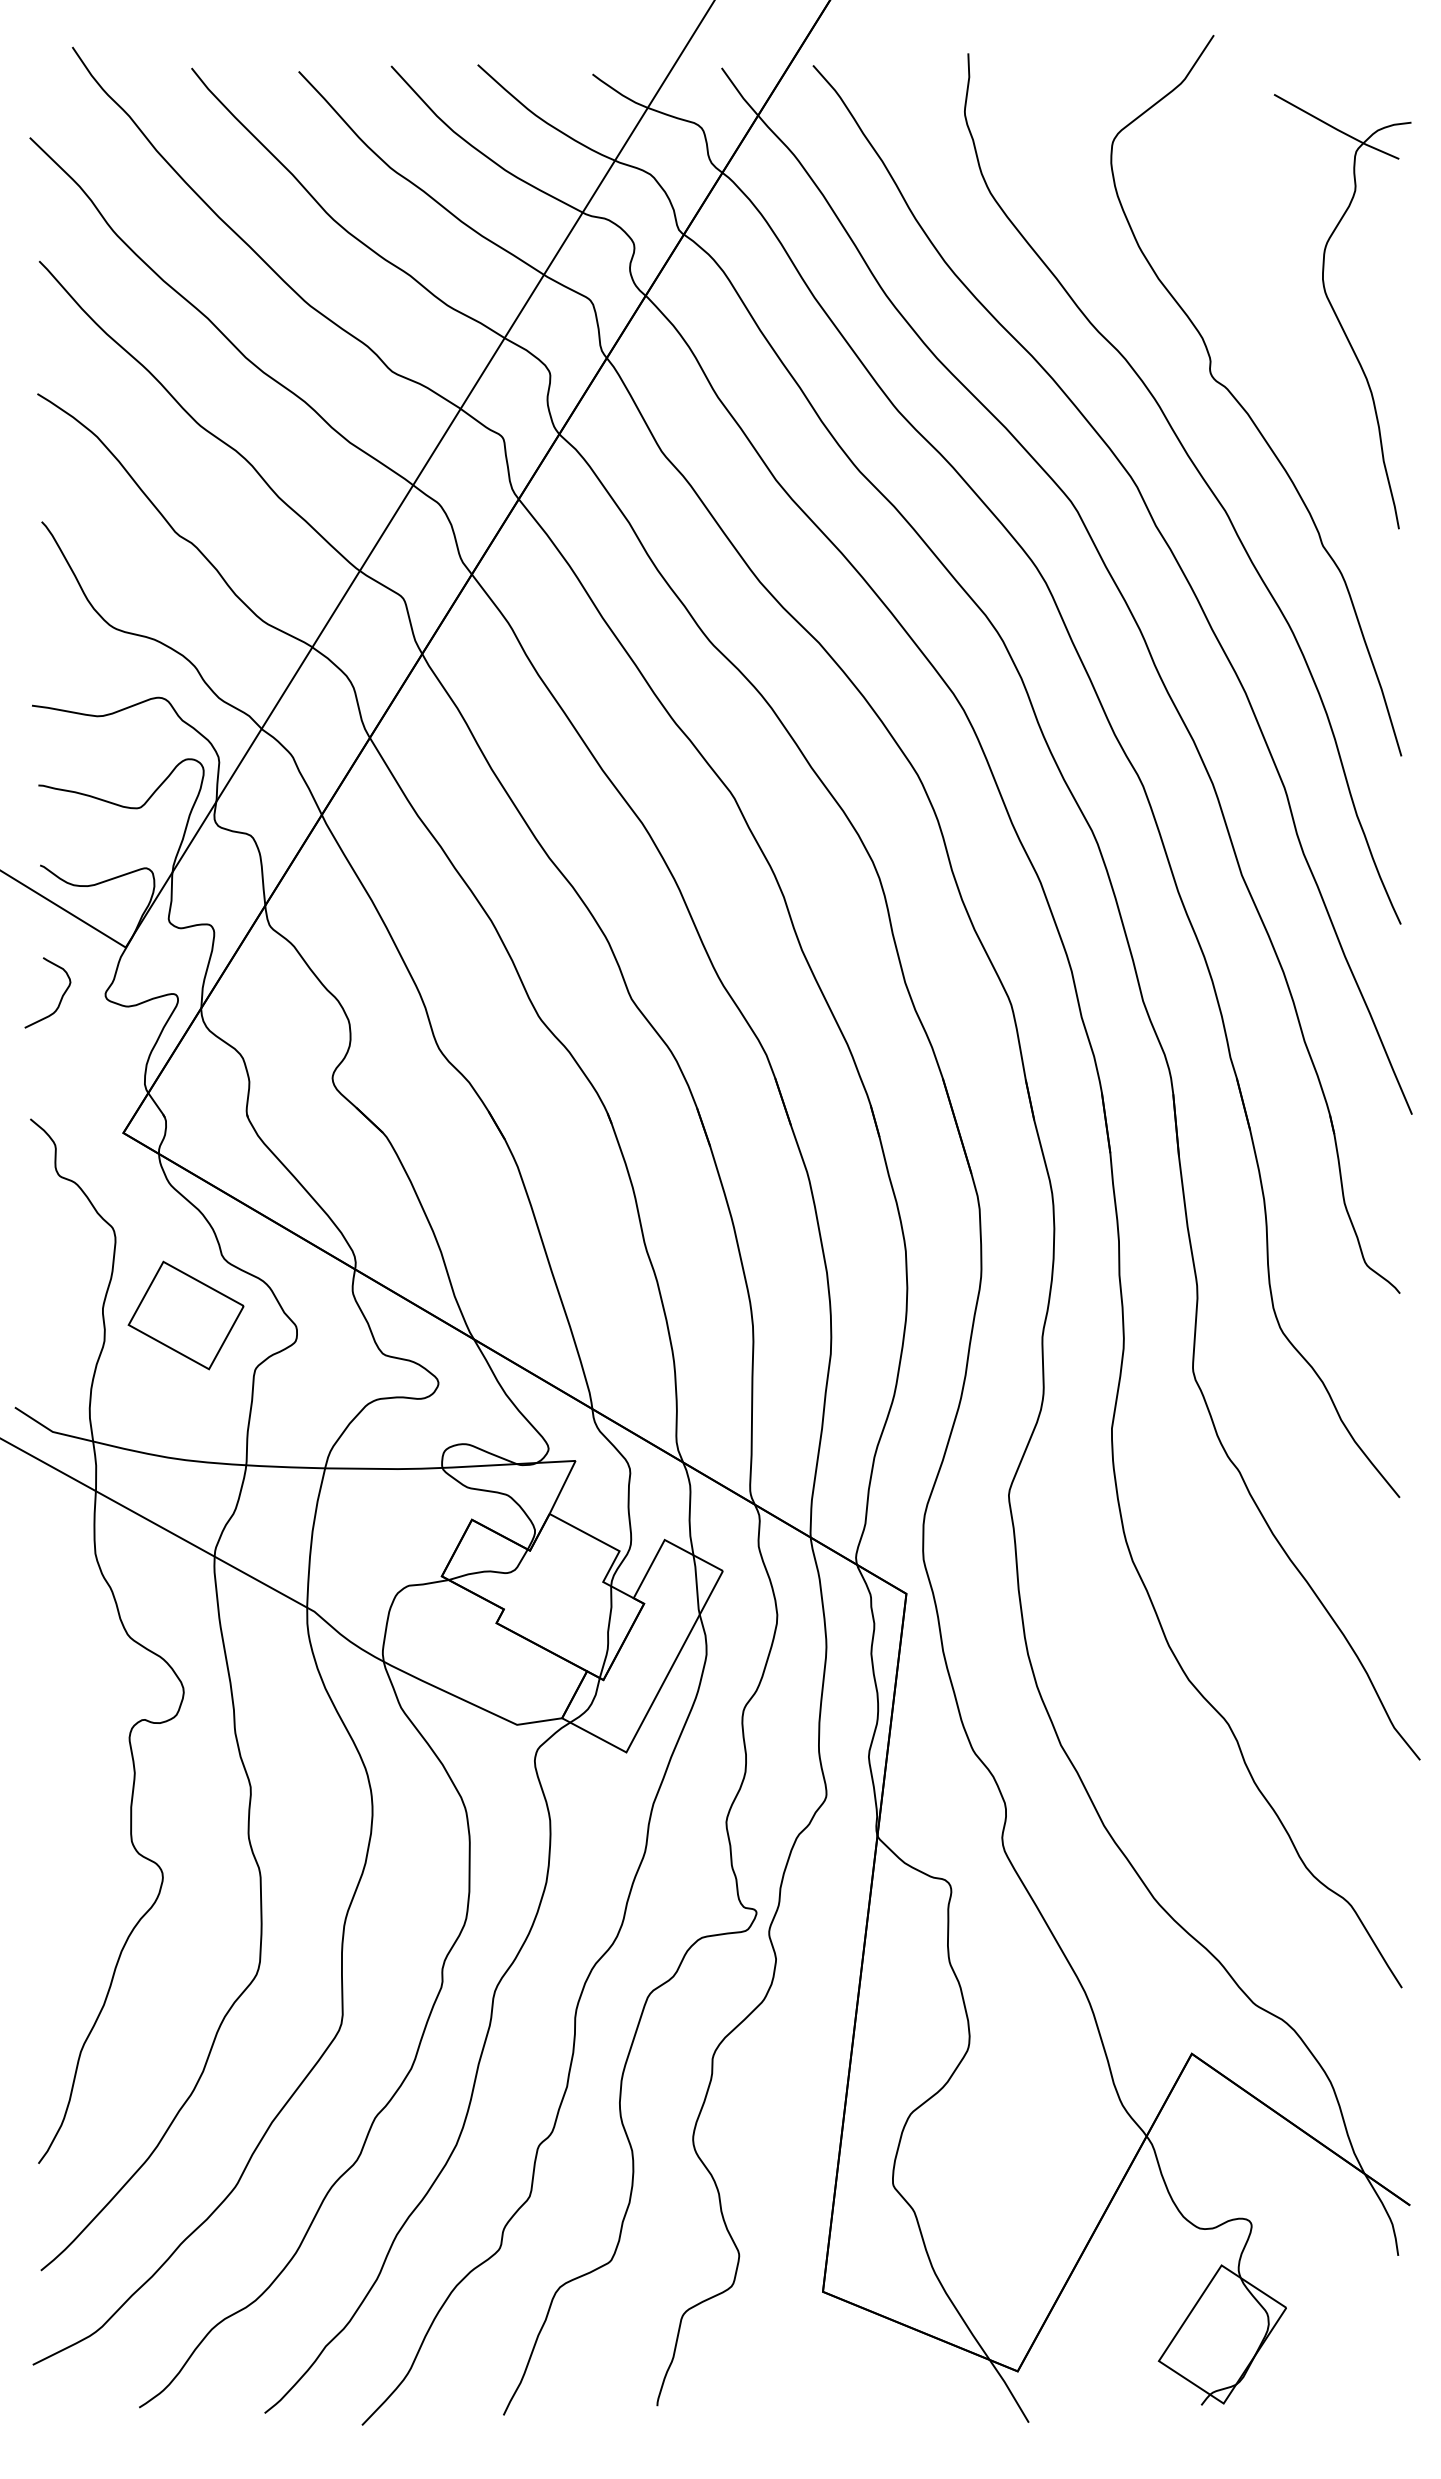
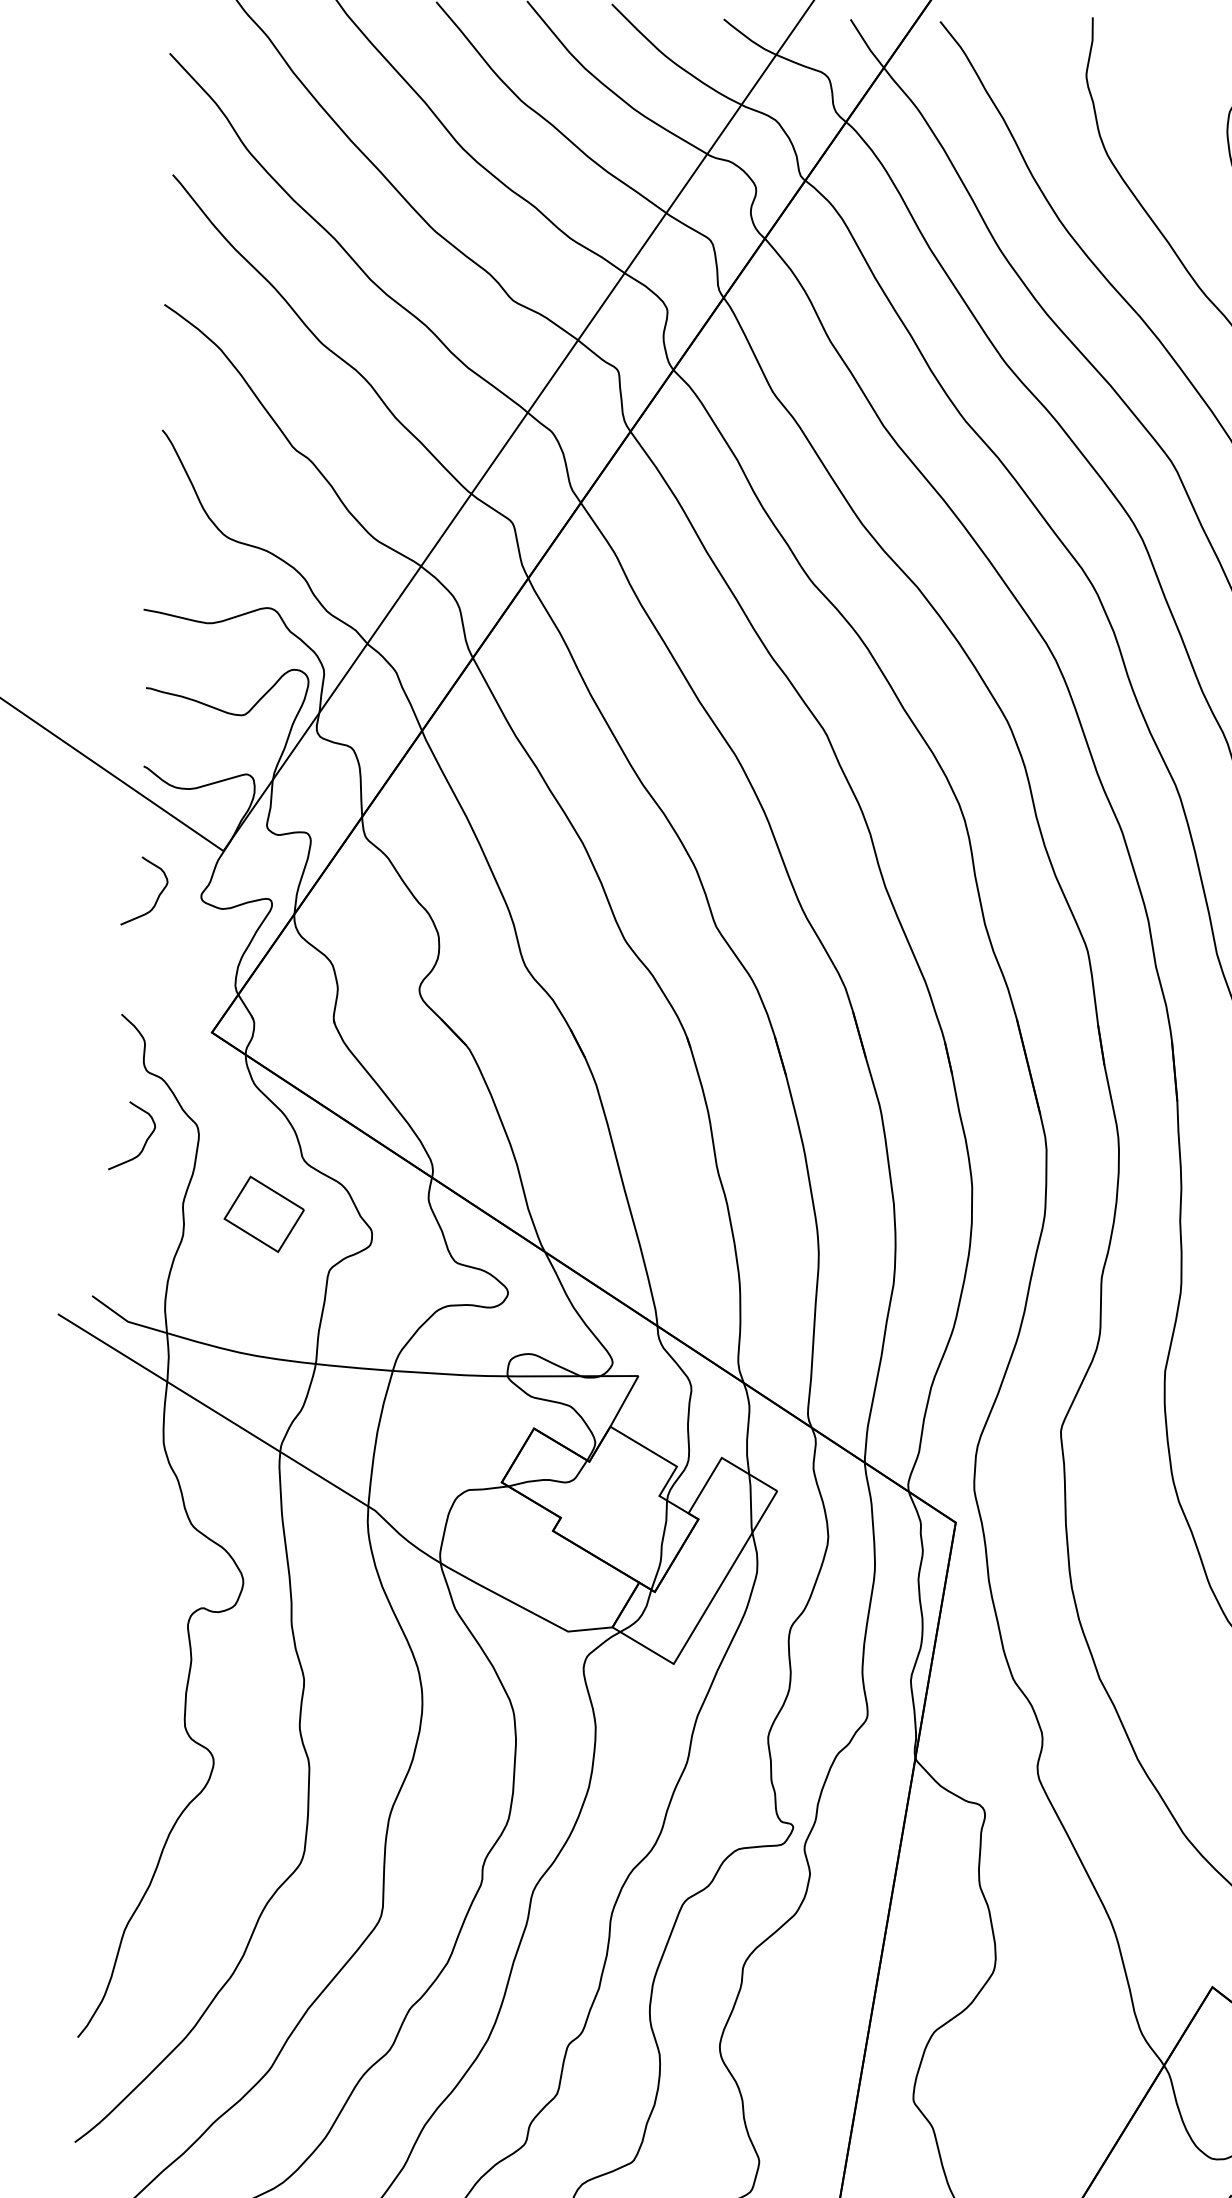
curve: (60, 1248) -> (144, 1142), added
part: (185, 1315) -> (263, 1214), size x0.7

